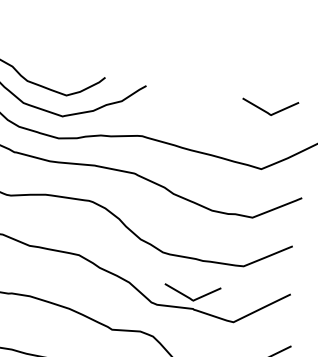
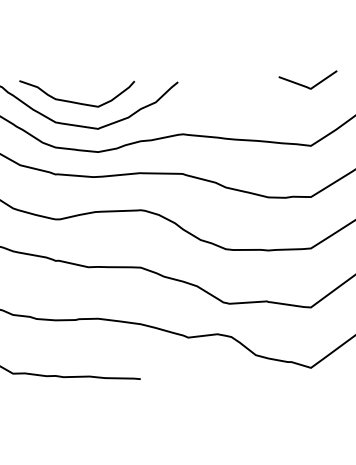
curve: (188, 296) -> (260, 289), removed

